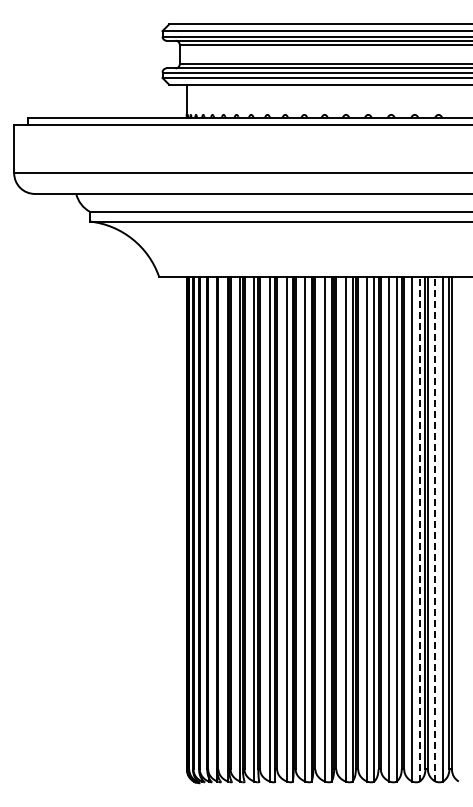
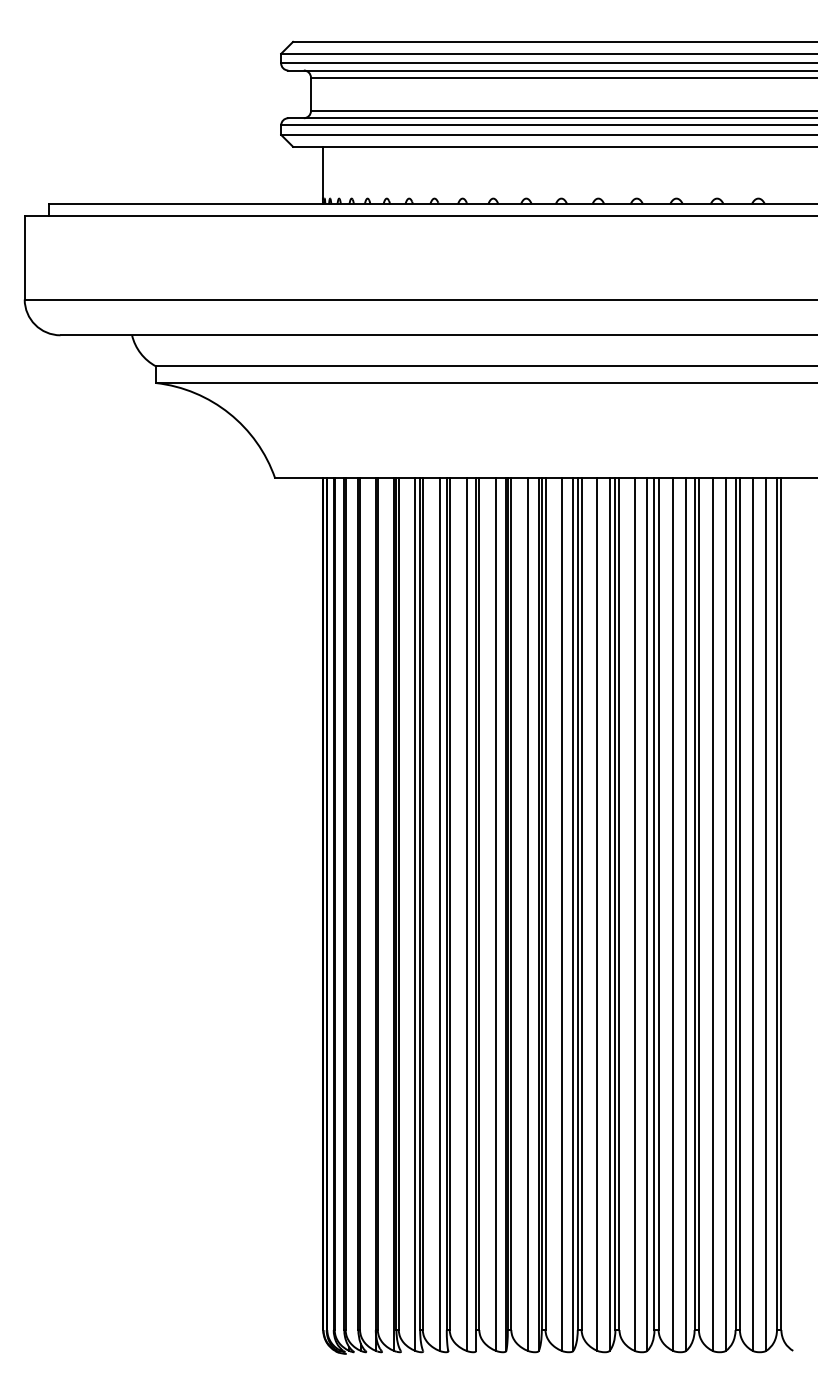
line: (419, 528) -> (725, 913), dashed -> solid
line: (435, 528) -> (752, 913), dashed -> solid

